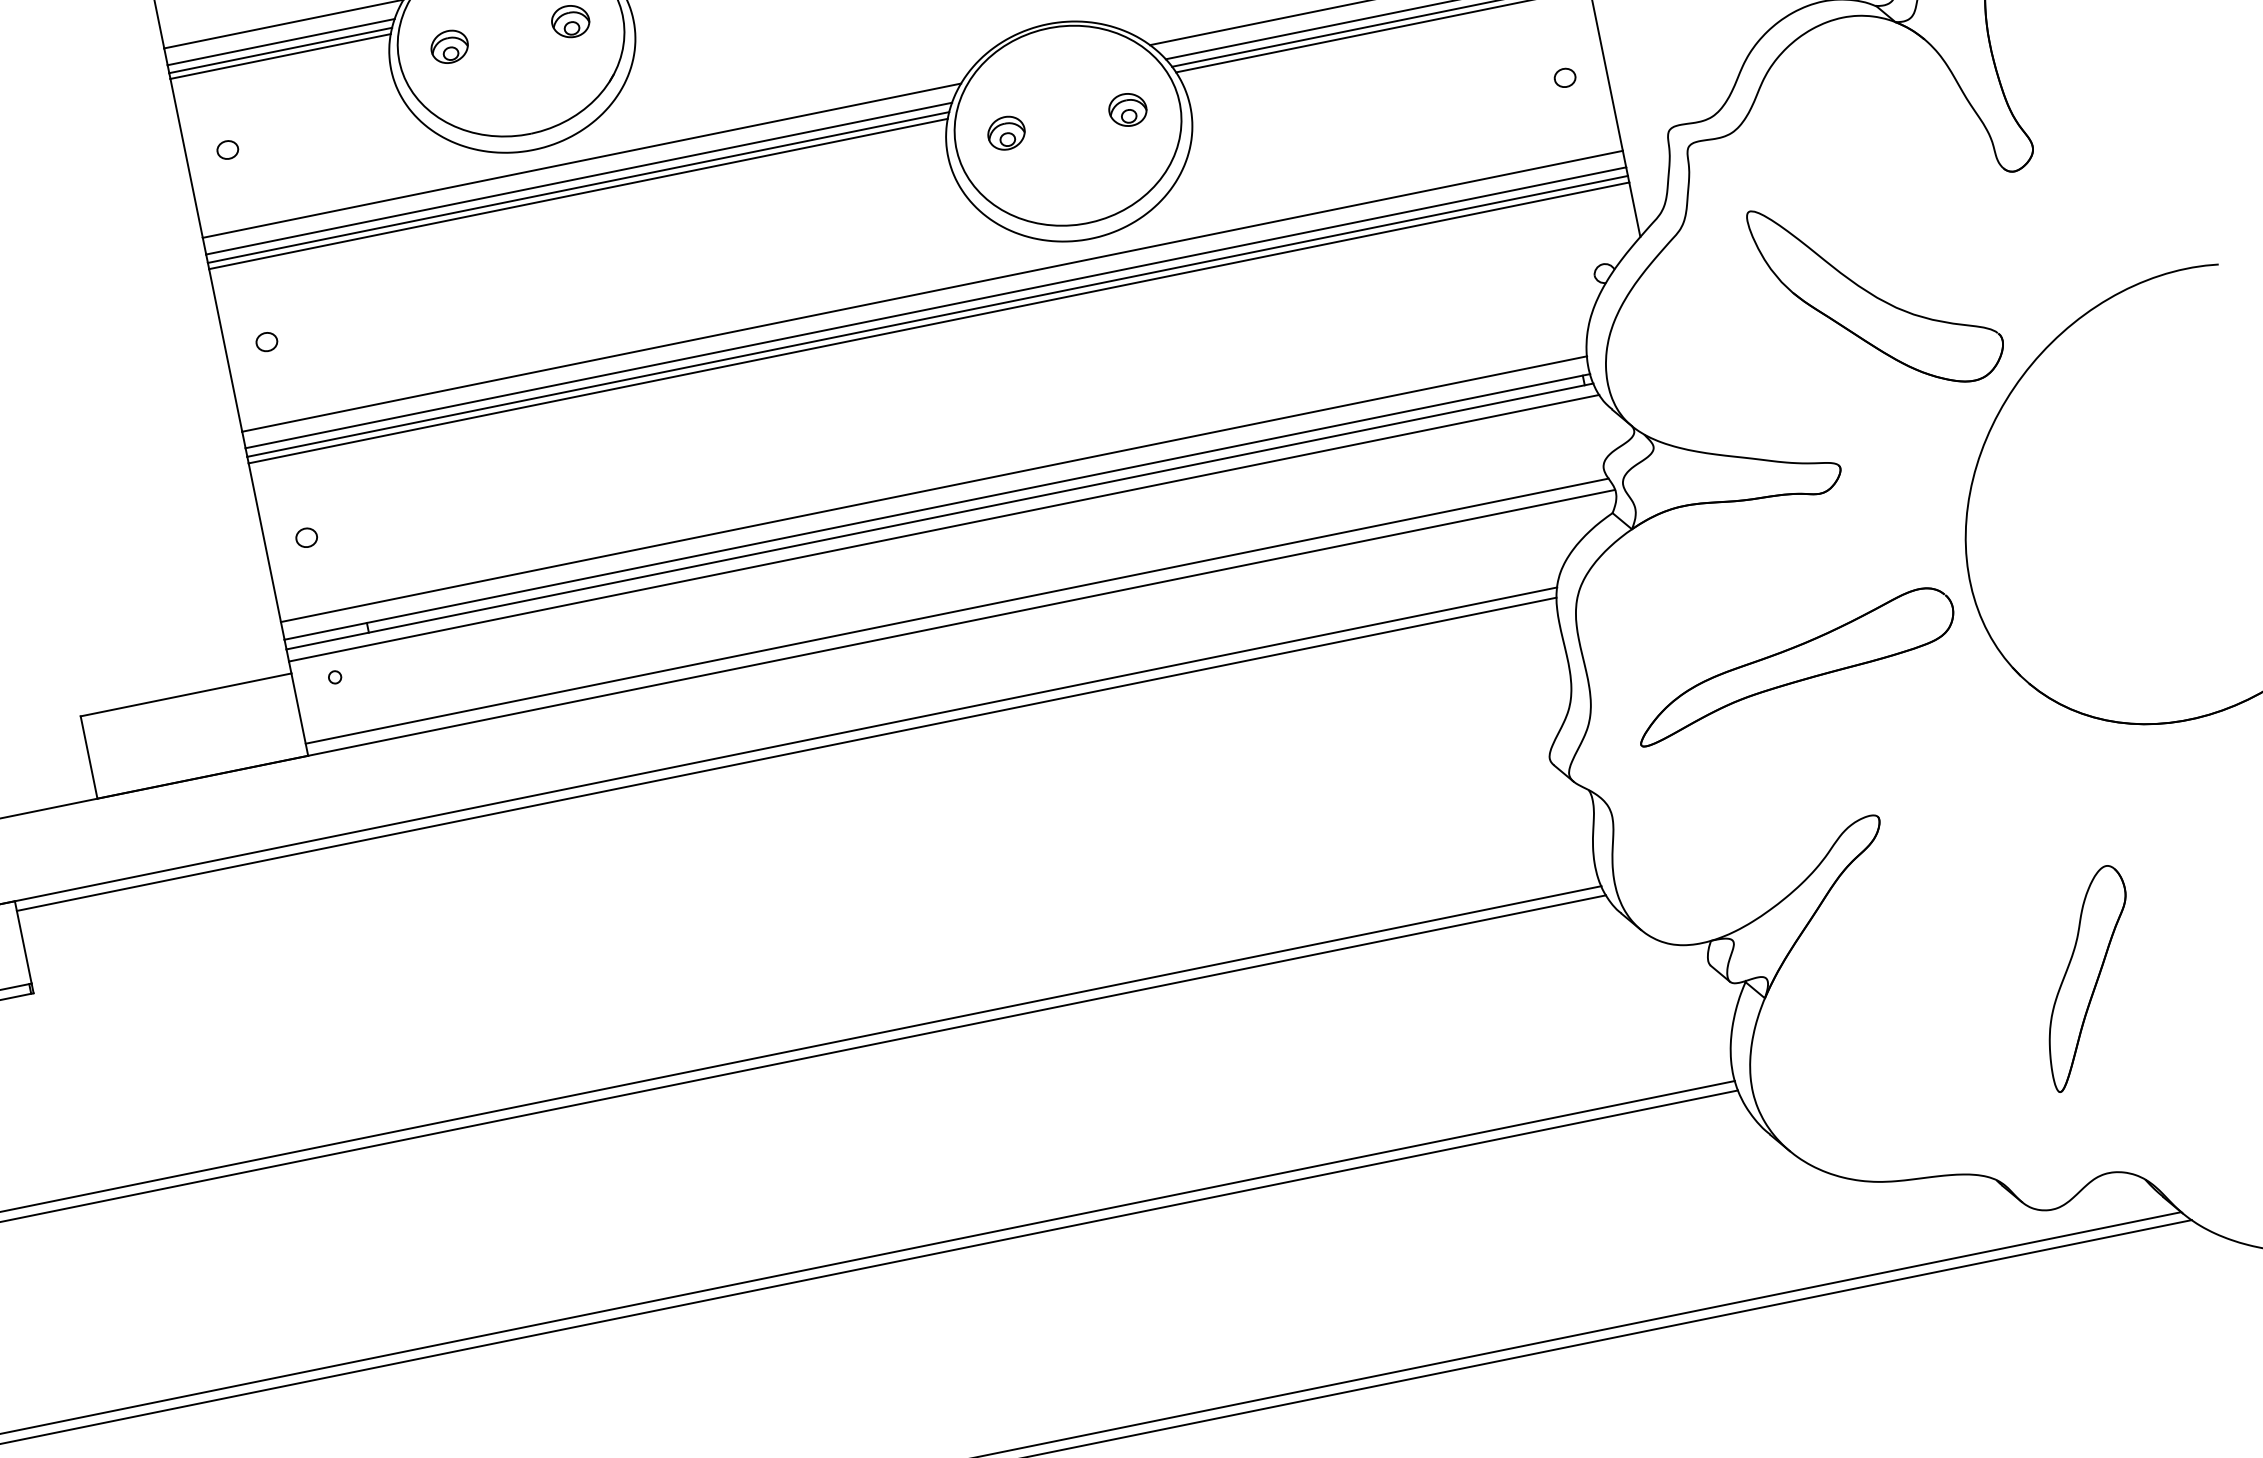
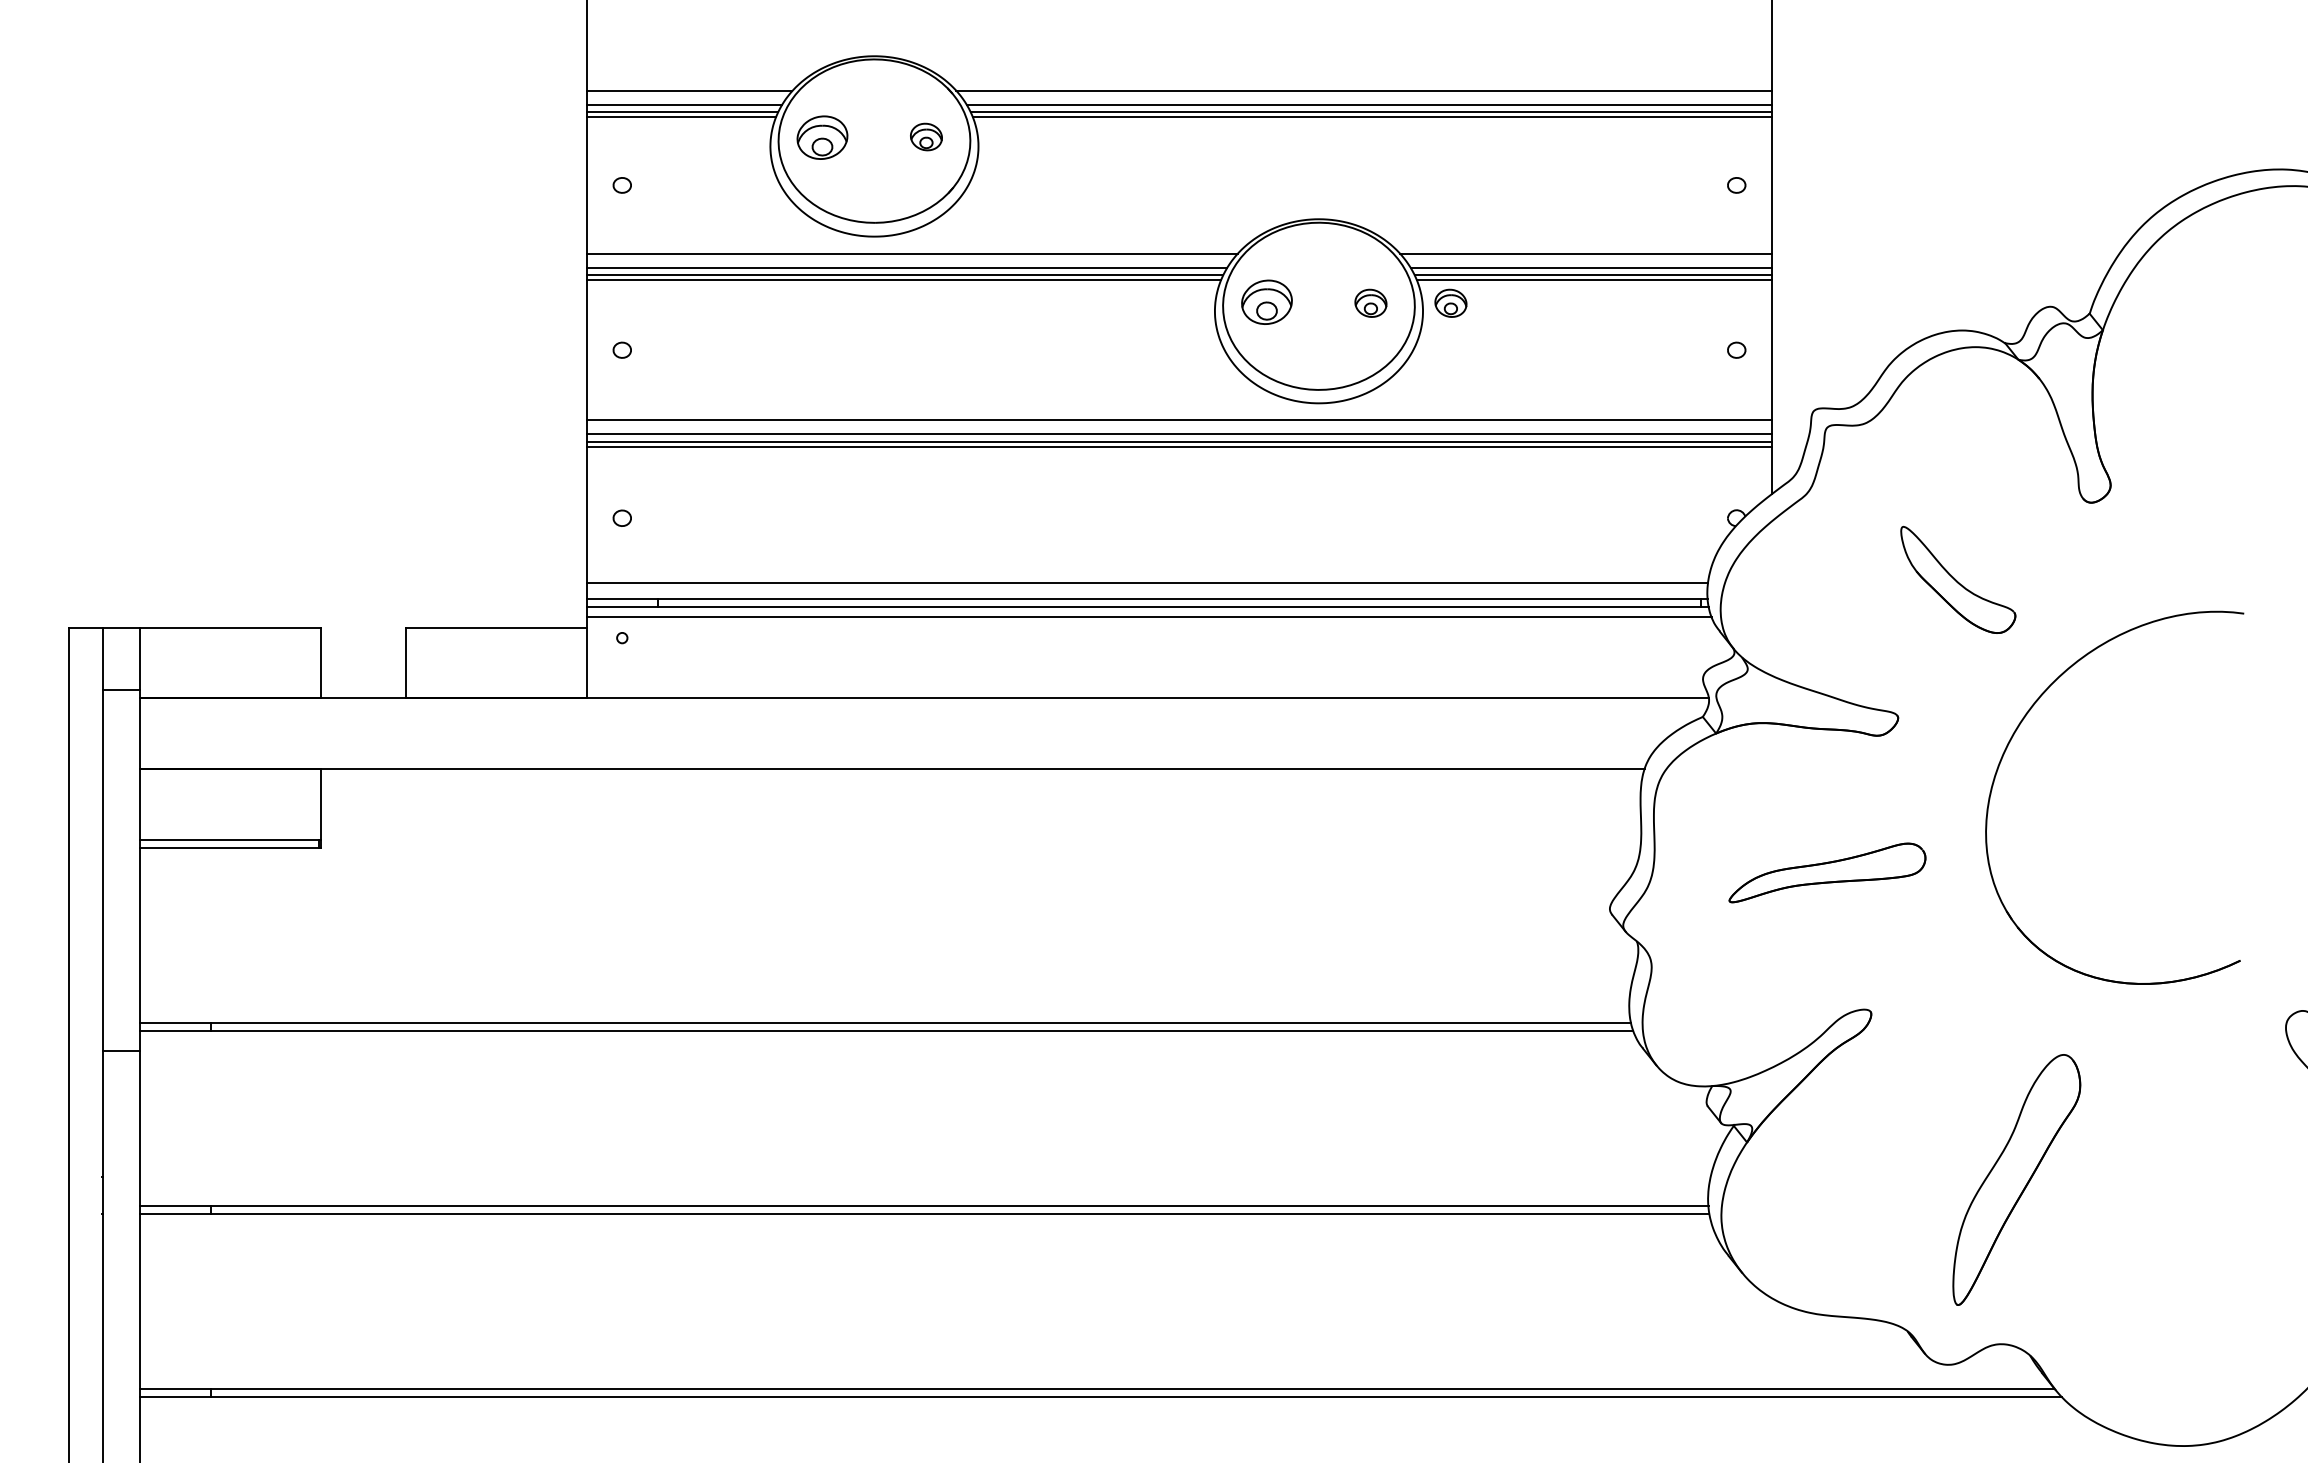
part: (449, 46) -> (822, 137), size x1.6
part: (1220, 90) -> (1450, 302), added
part: (1005, 132) -> (1266, 301), size x1.6
part: (1877, 292) -> (1958, 579), size x0.6
line: (956, 610) -> (1145, 687), removed
part: (1794, 664) -> (1827, 872), size x0.7
line: (786, 754) -> (981, 777), removed
part: (2087, 977) -> (2016, 1179), size x1.4

